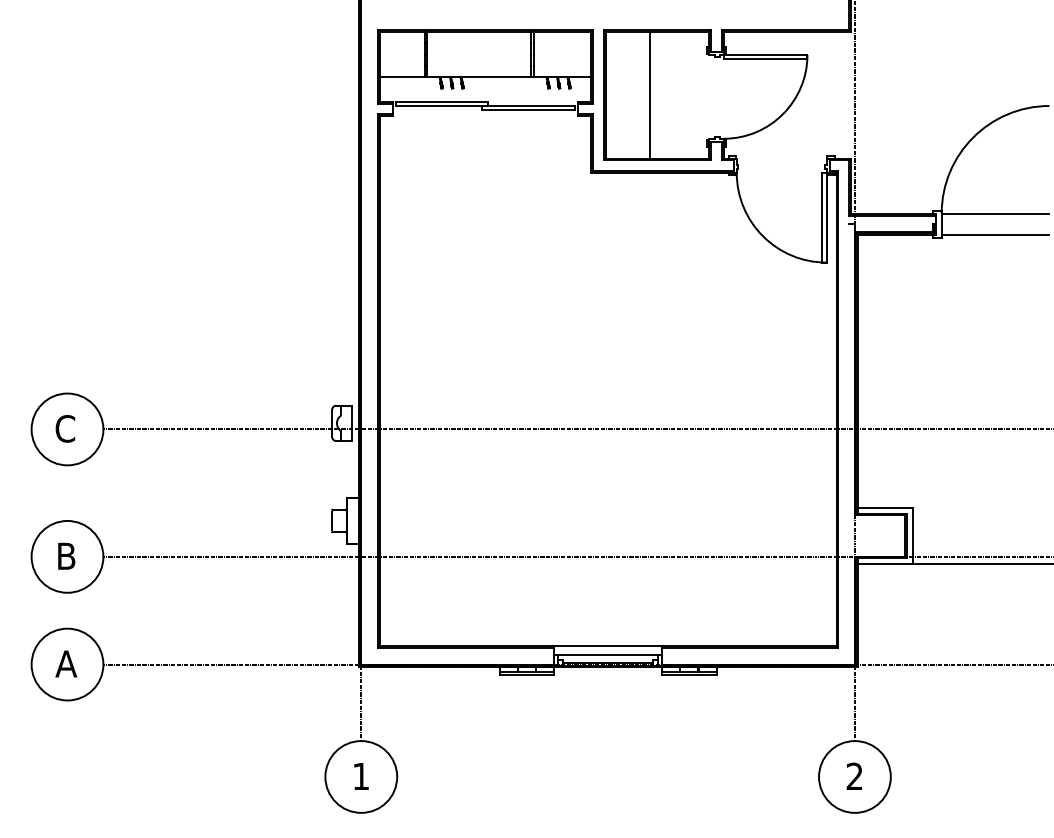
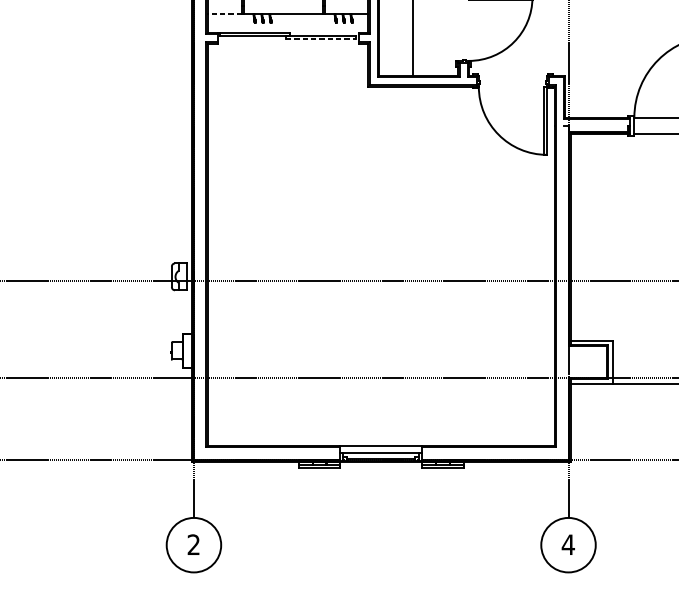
line: (401, 77) -> (224, 14), solid -> dashed
line: (529, 110) -> (321, 39), solid -> dashed
text: (360, 775) -> (193, 544), 1 -> 2
text: (854, 775) -> (568, 544), 2 -> 4

